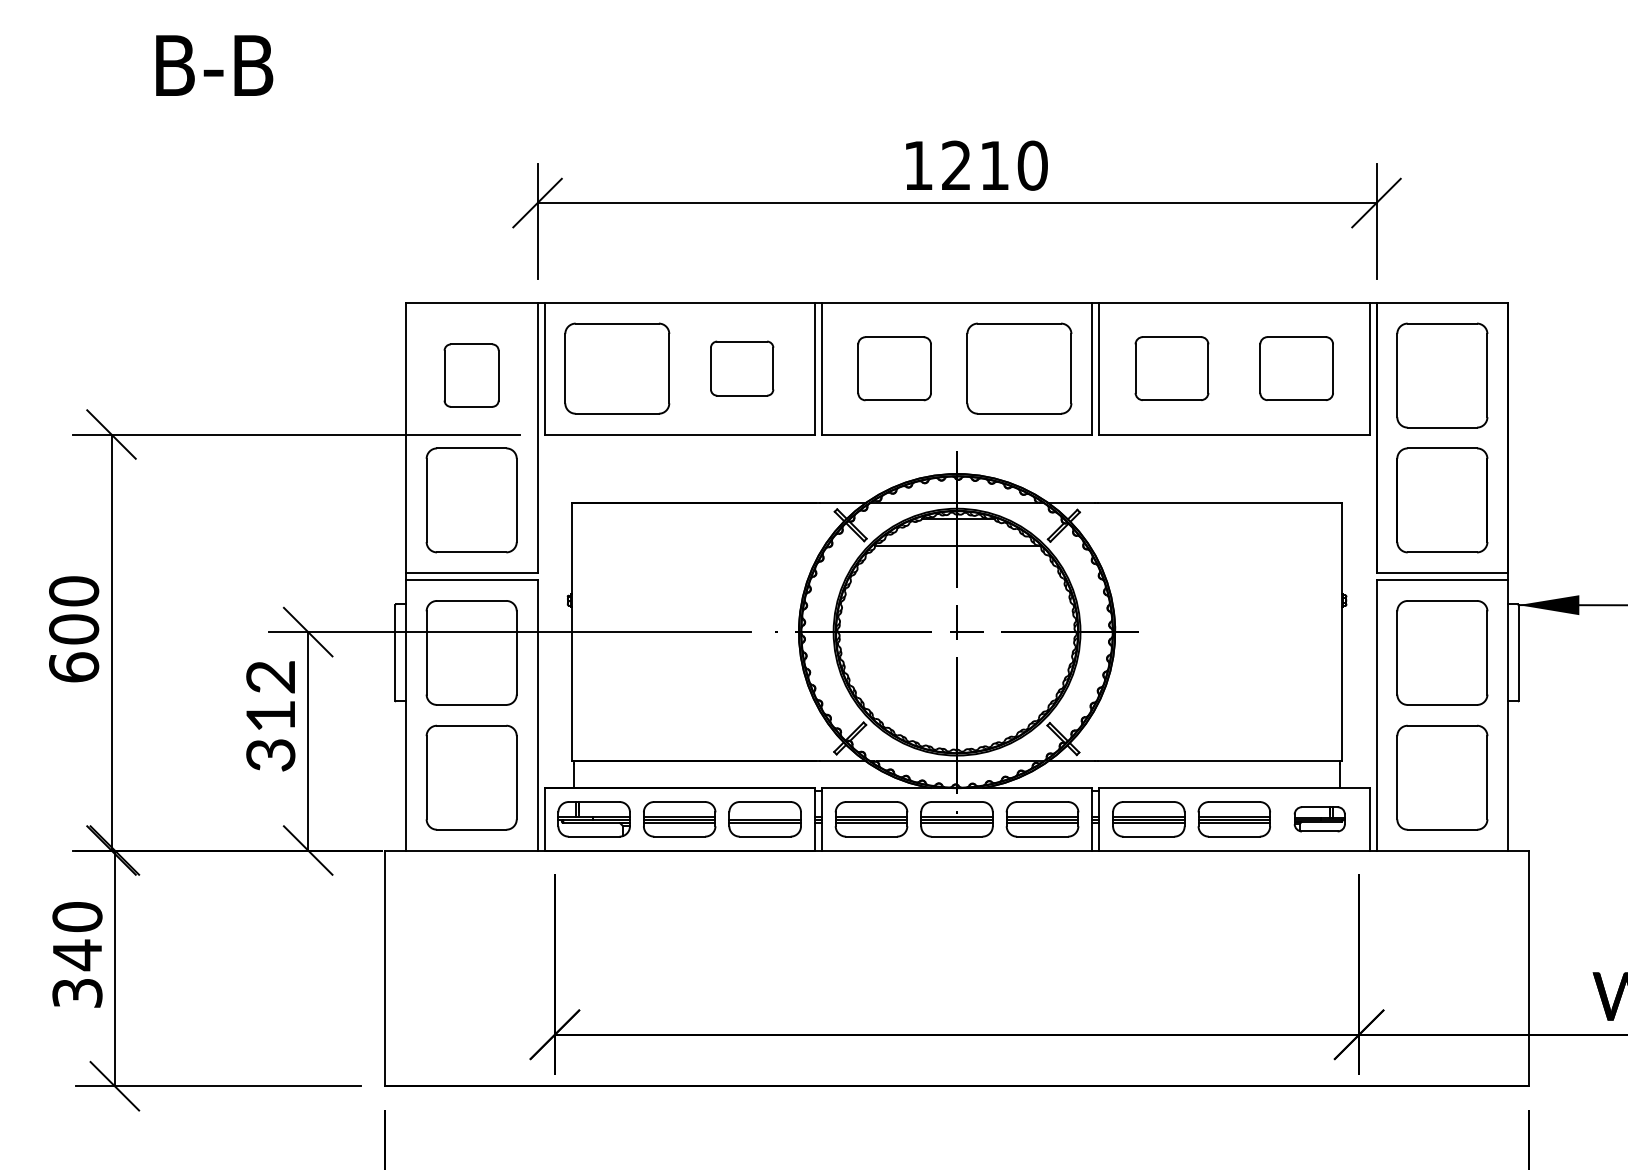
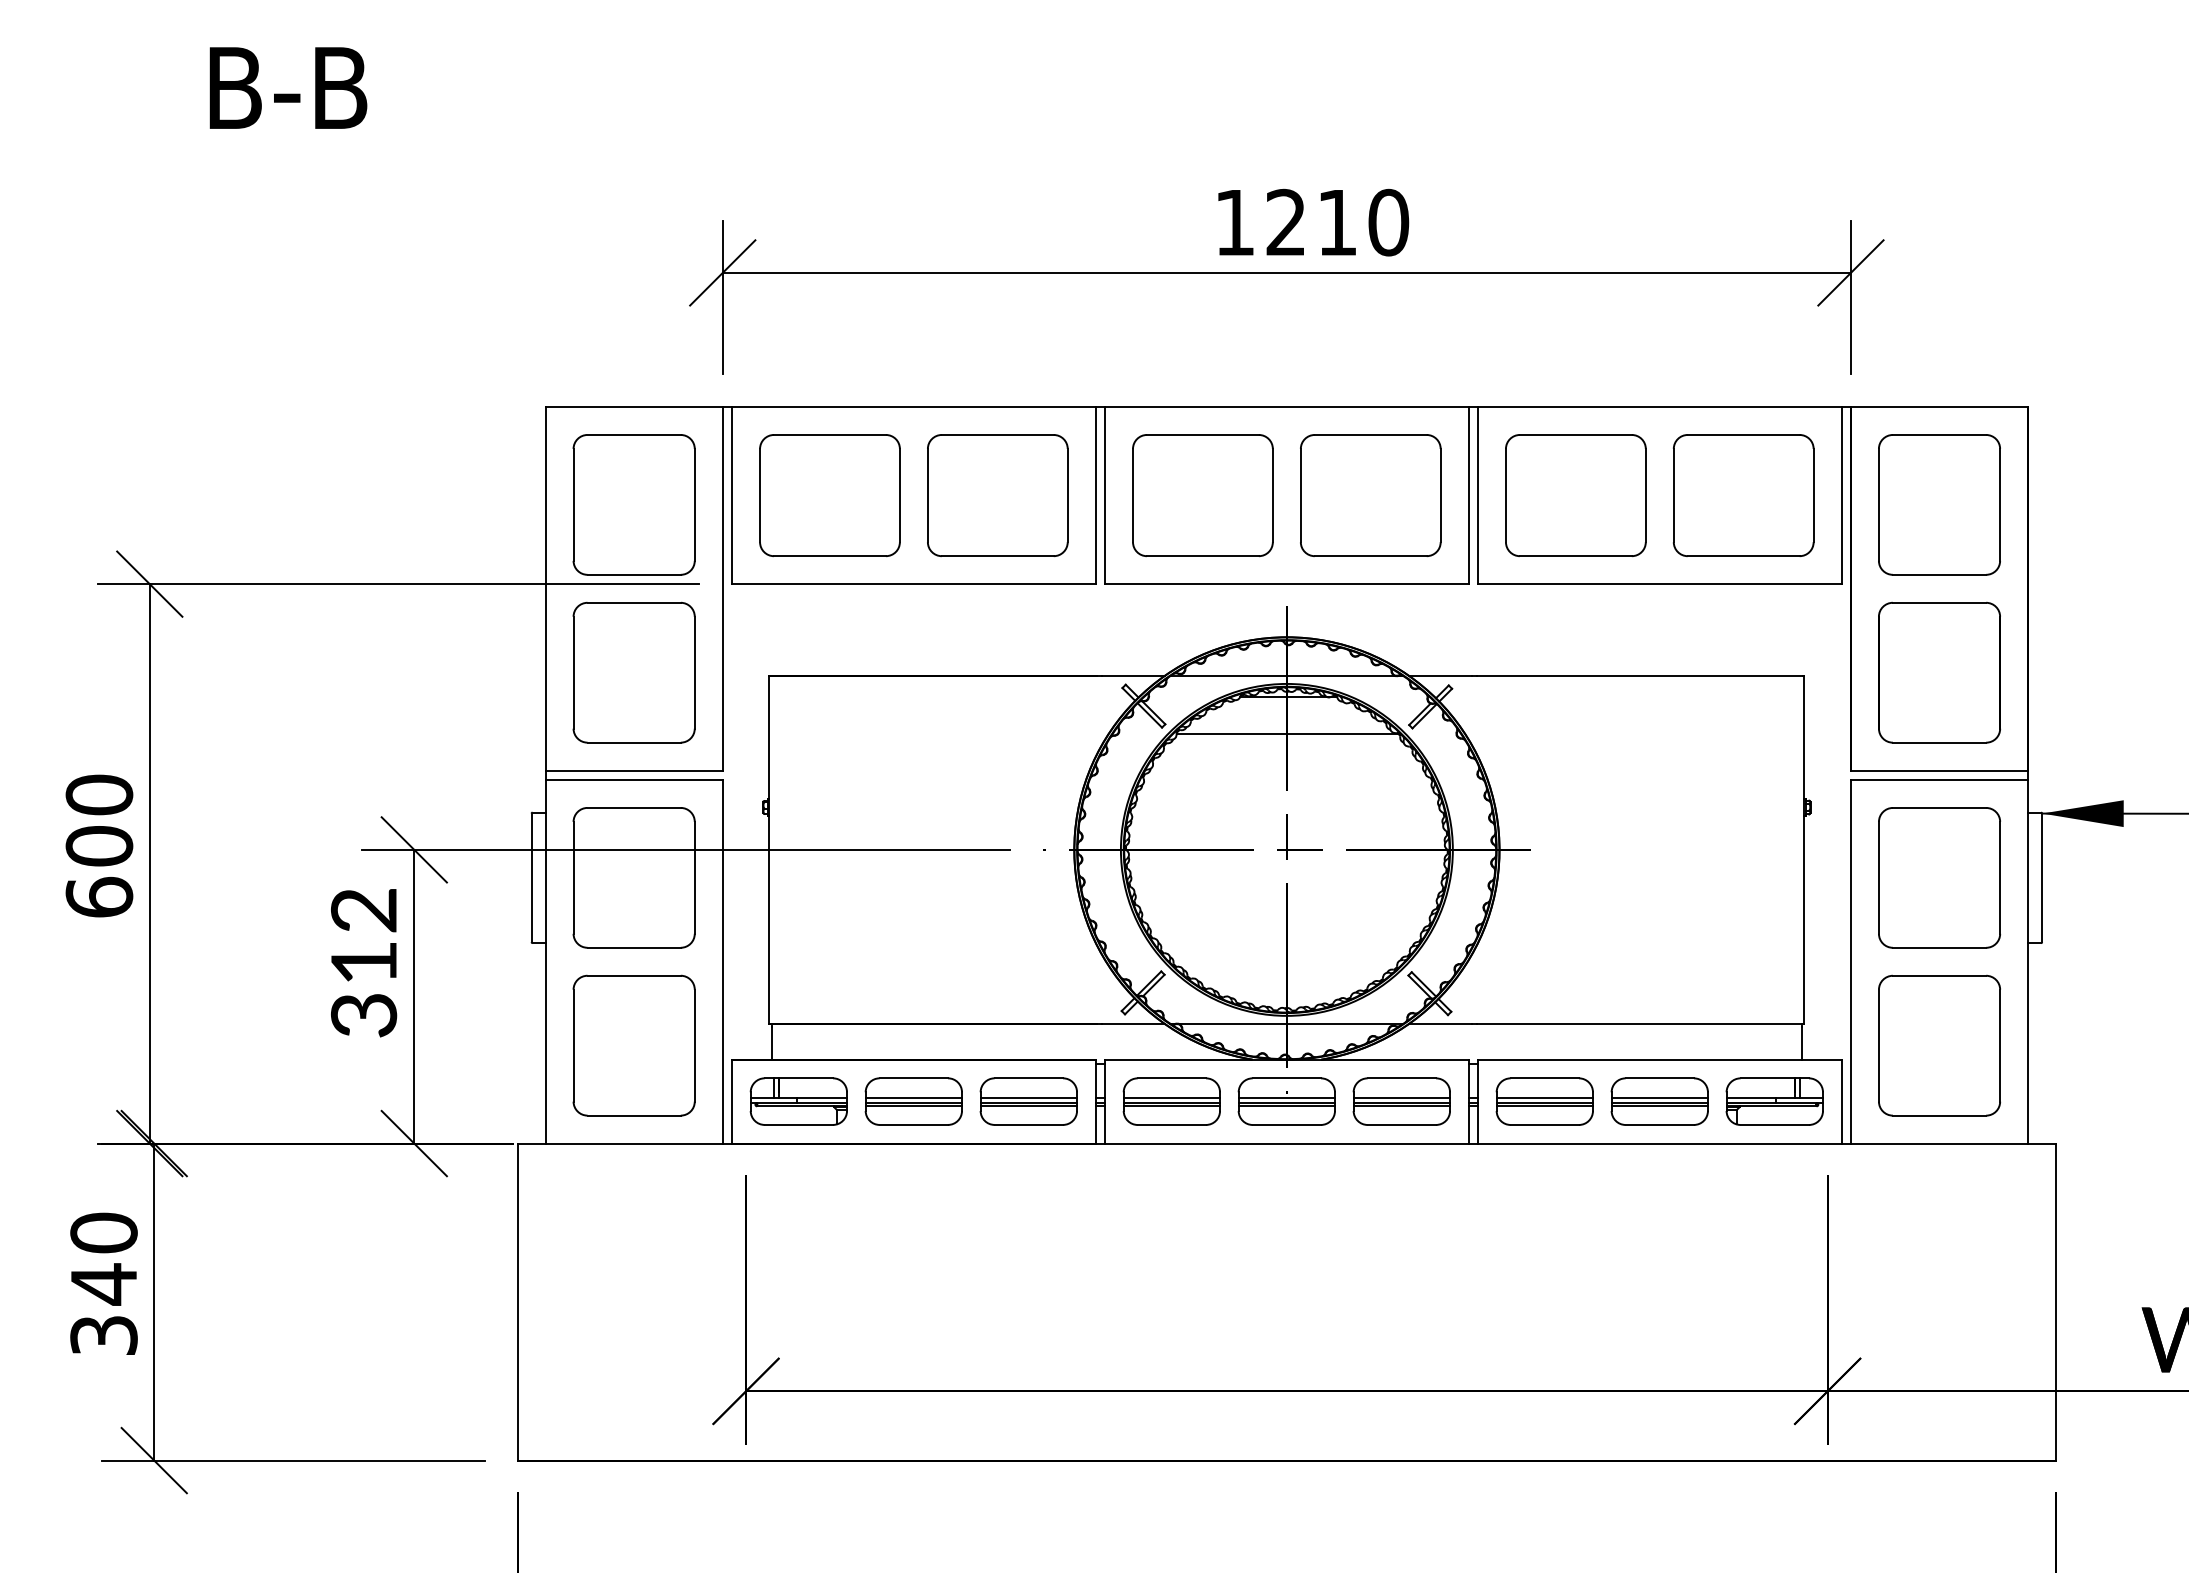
part: (741, 368) -> (997, 495), size x1.67
part: (894, 368) -> (1202, 495), size x1.43
part: (1171, 368) -> (1575, 495), size x1.43
part: (1296, 368) -> (1743, 495), size x1.43
part: (471, 375) -> (633, 504), size x1.67
line: (764, 817) -> (1028, 1098), added
part: (1319, 819) -> (1774, 1101), size x1.43

